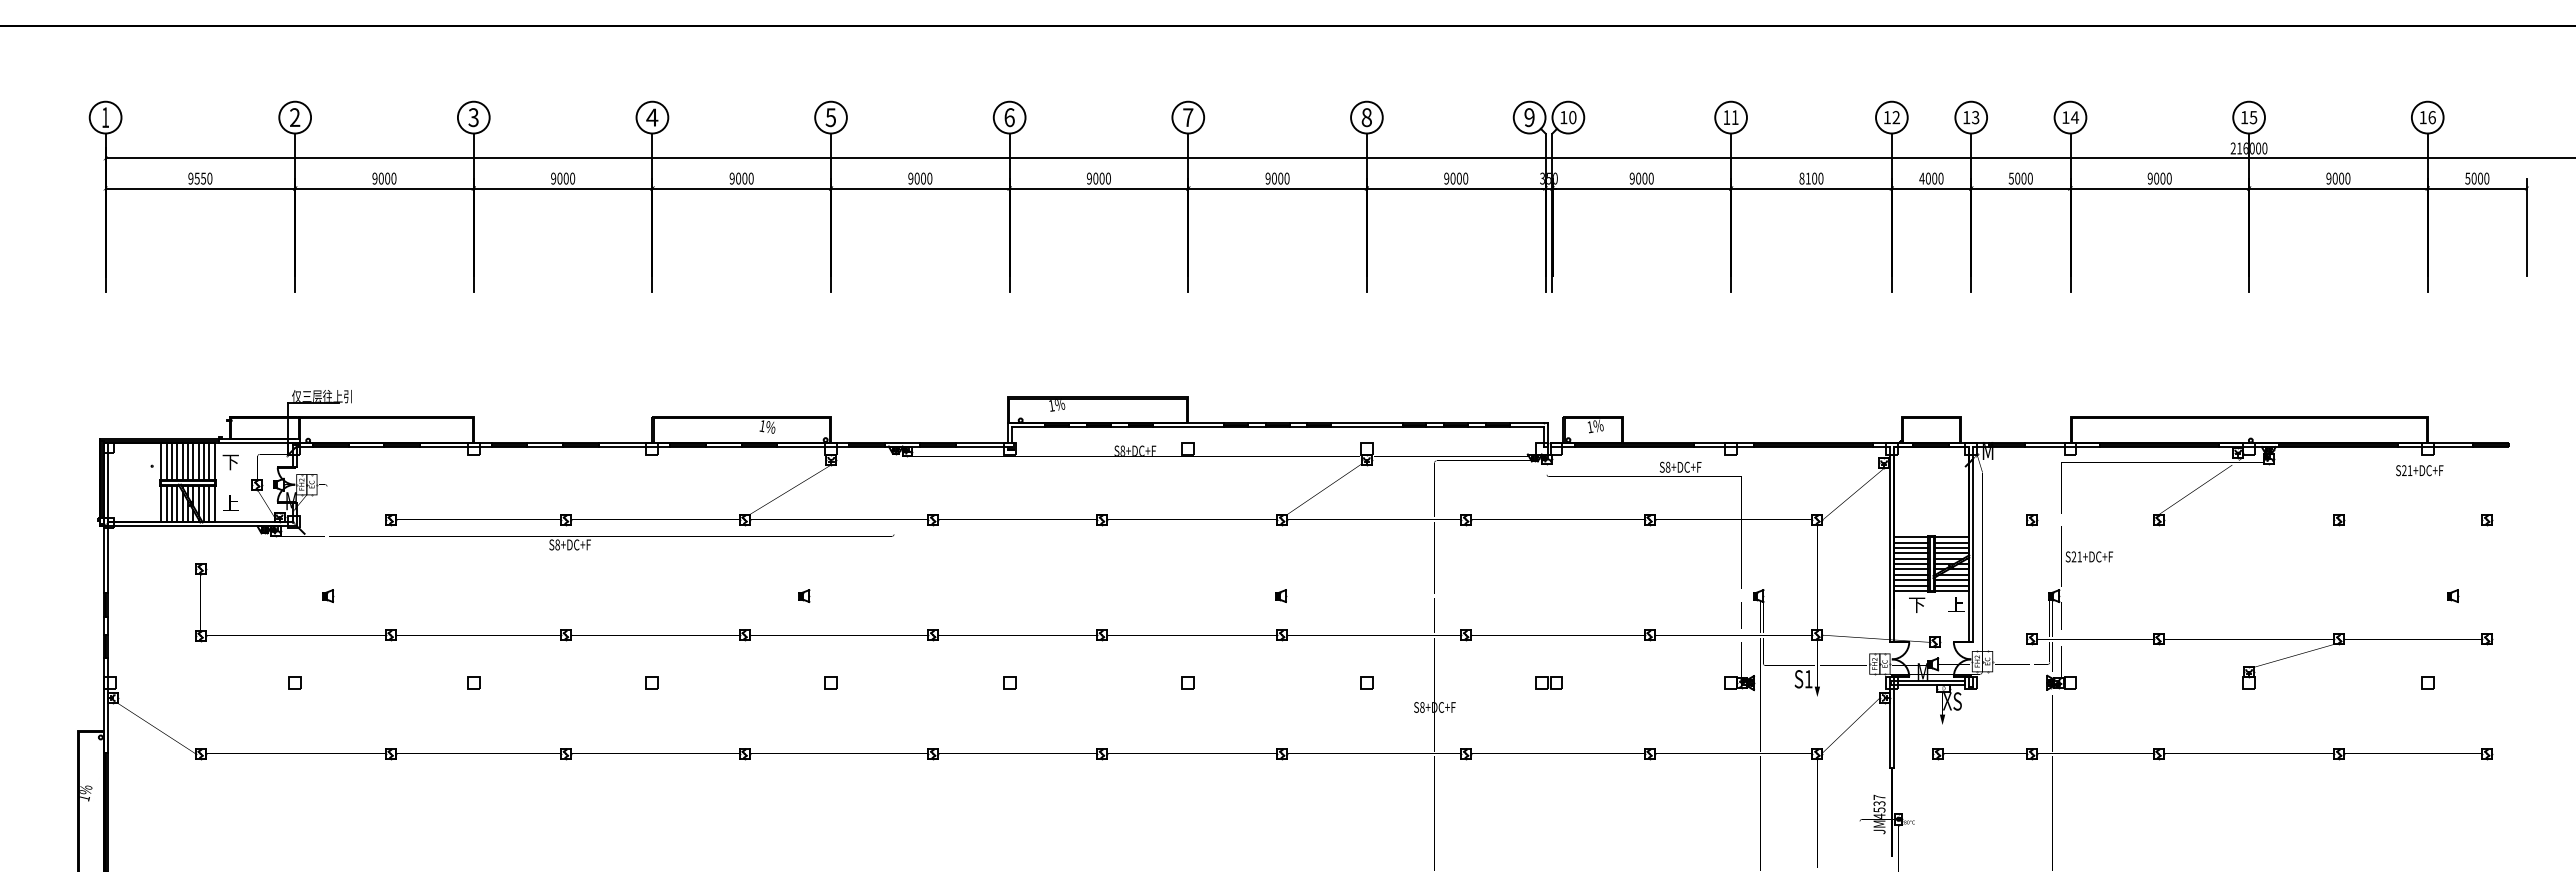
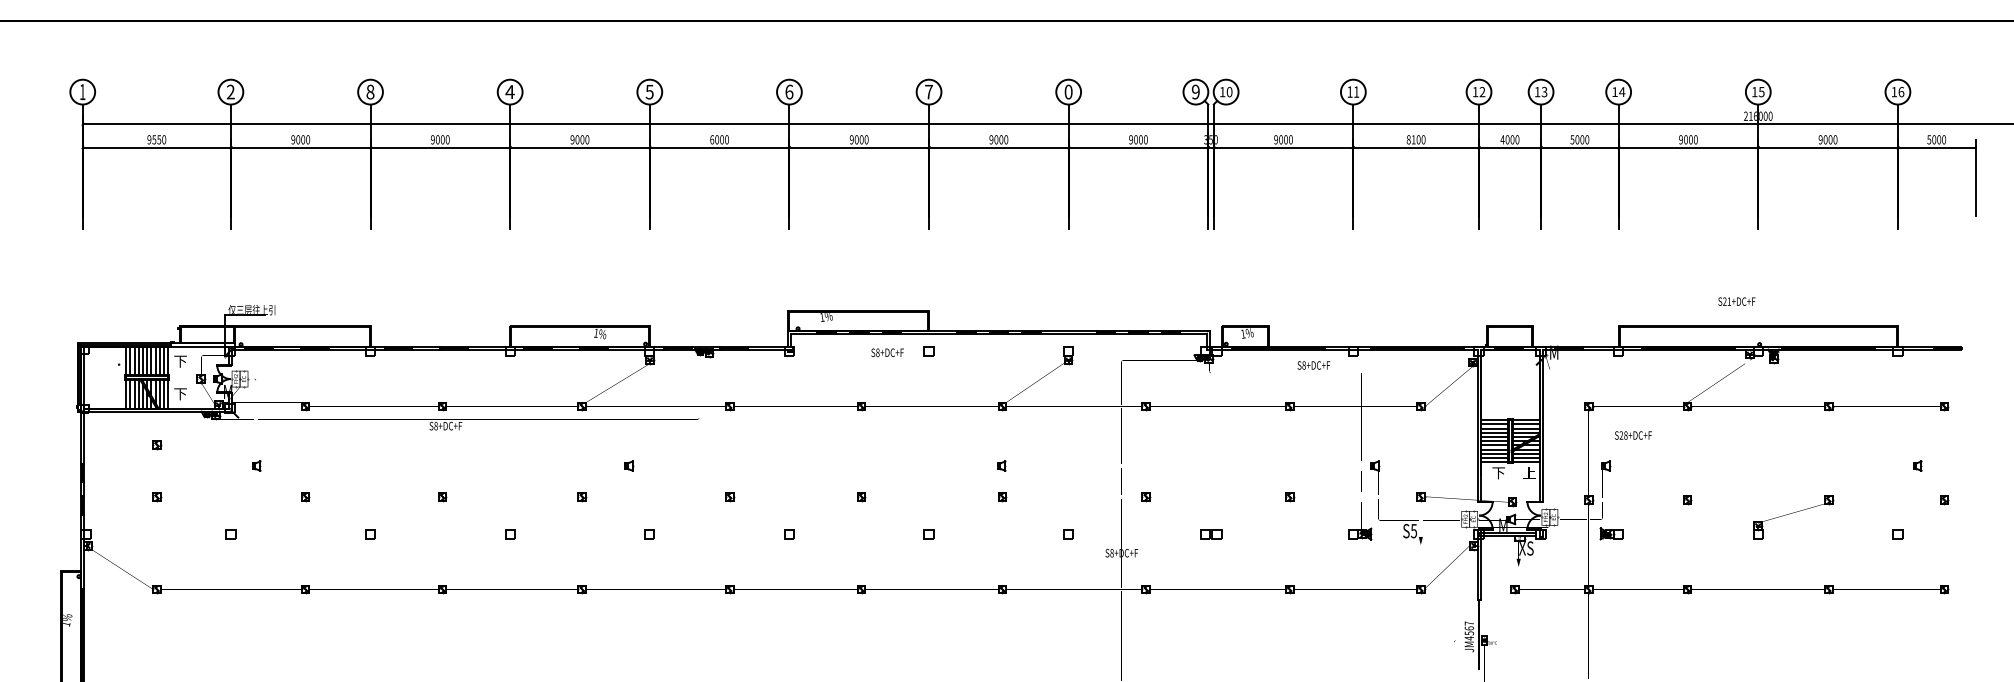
text: (473, 117) -> (370, 92), 3 -> 8
text: (1366, 117) -> (1068, 92), 8 -> 0
text: (910, 178) -> (711, 139), 9000 -> 6000
text: (2419, 470) -> (1736, 301), moved
text: (230, 503) -> (180, 393), 上 -> 下
text: (2079, 556) -> (1625, 435), S21+DC+F -> S28+DC+F
text: (1808, 679) -> (1413, 531), S1 -> S5
text: (1879, 803) -> (1469, 628), JM4537 -> JM4567

